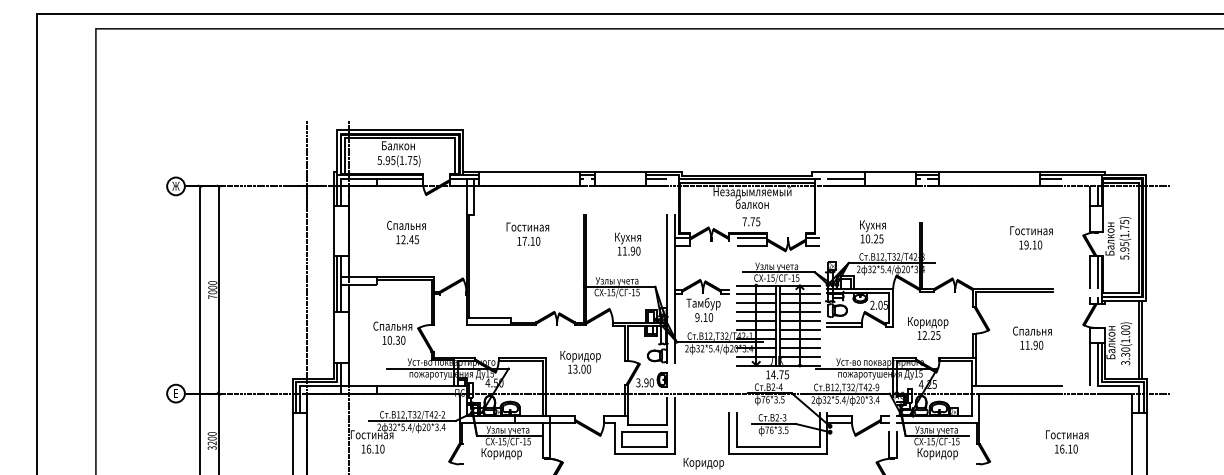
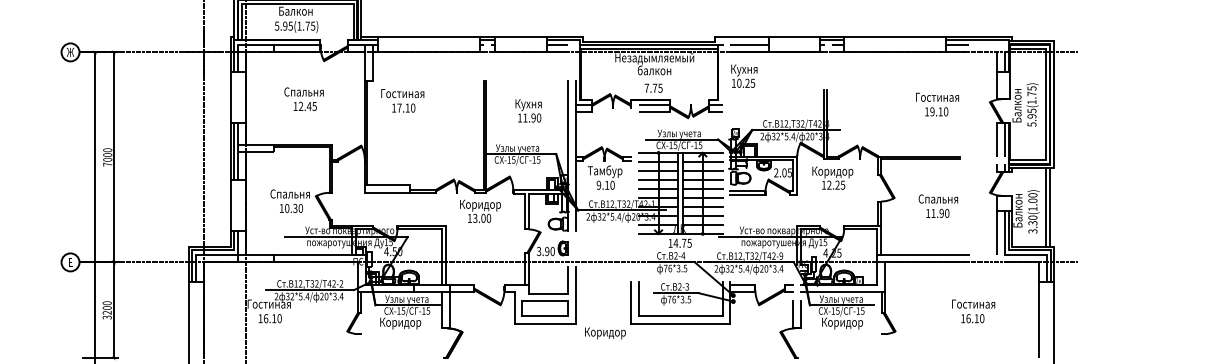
text: (872, 231) -> (743, 75), moved
text: (527, 233) -> (402, 100), moved
text: (928, 328) -> (833, 178), moved
text: (580, 362) -> (480, 211), moved

